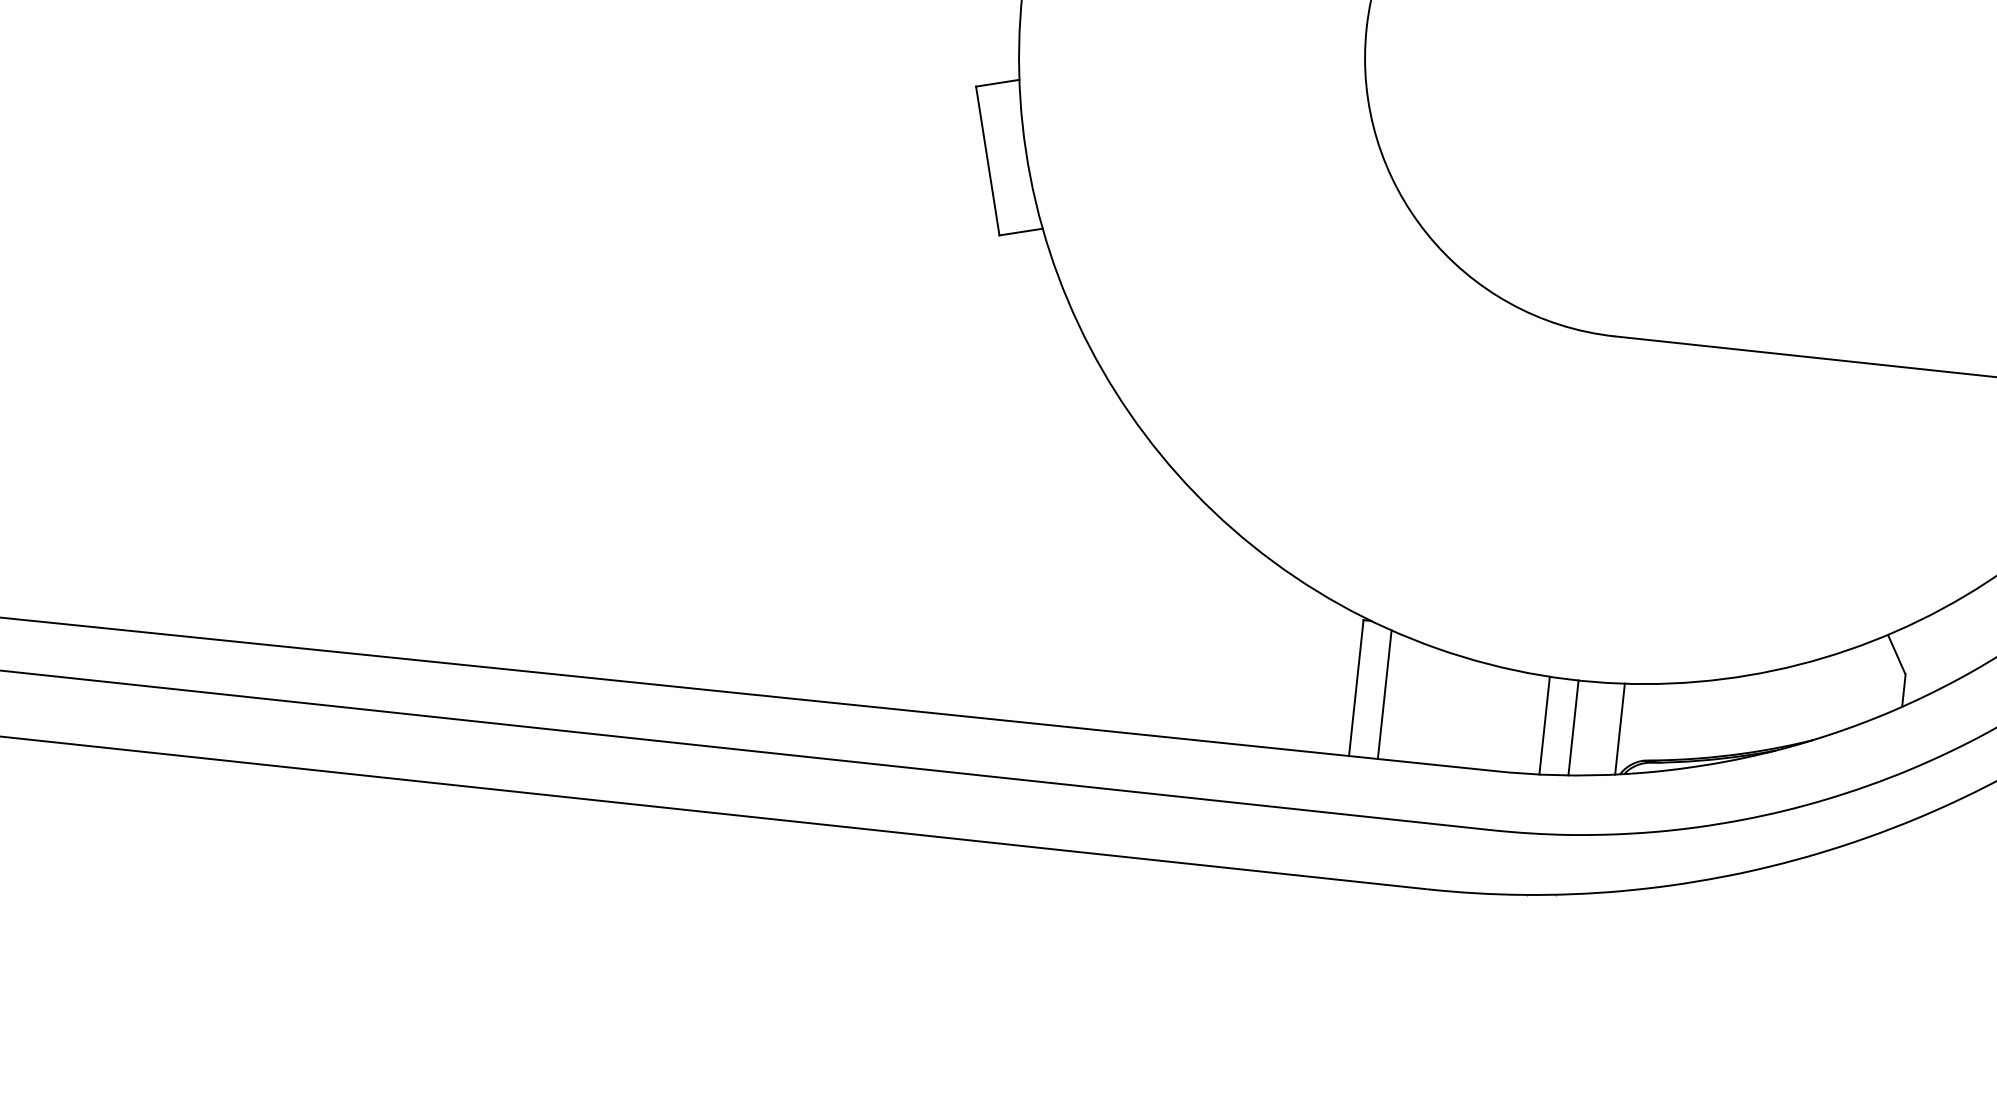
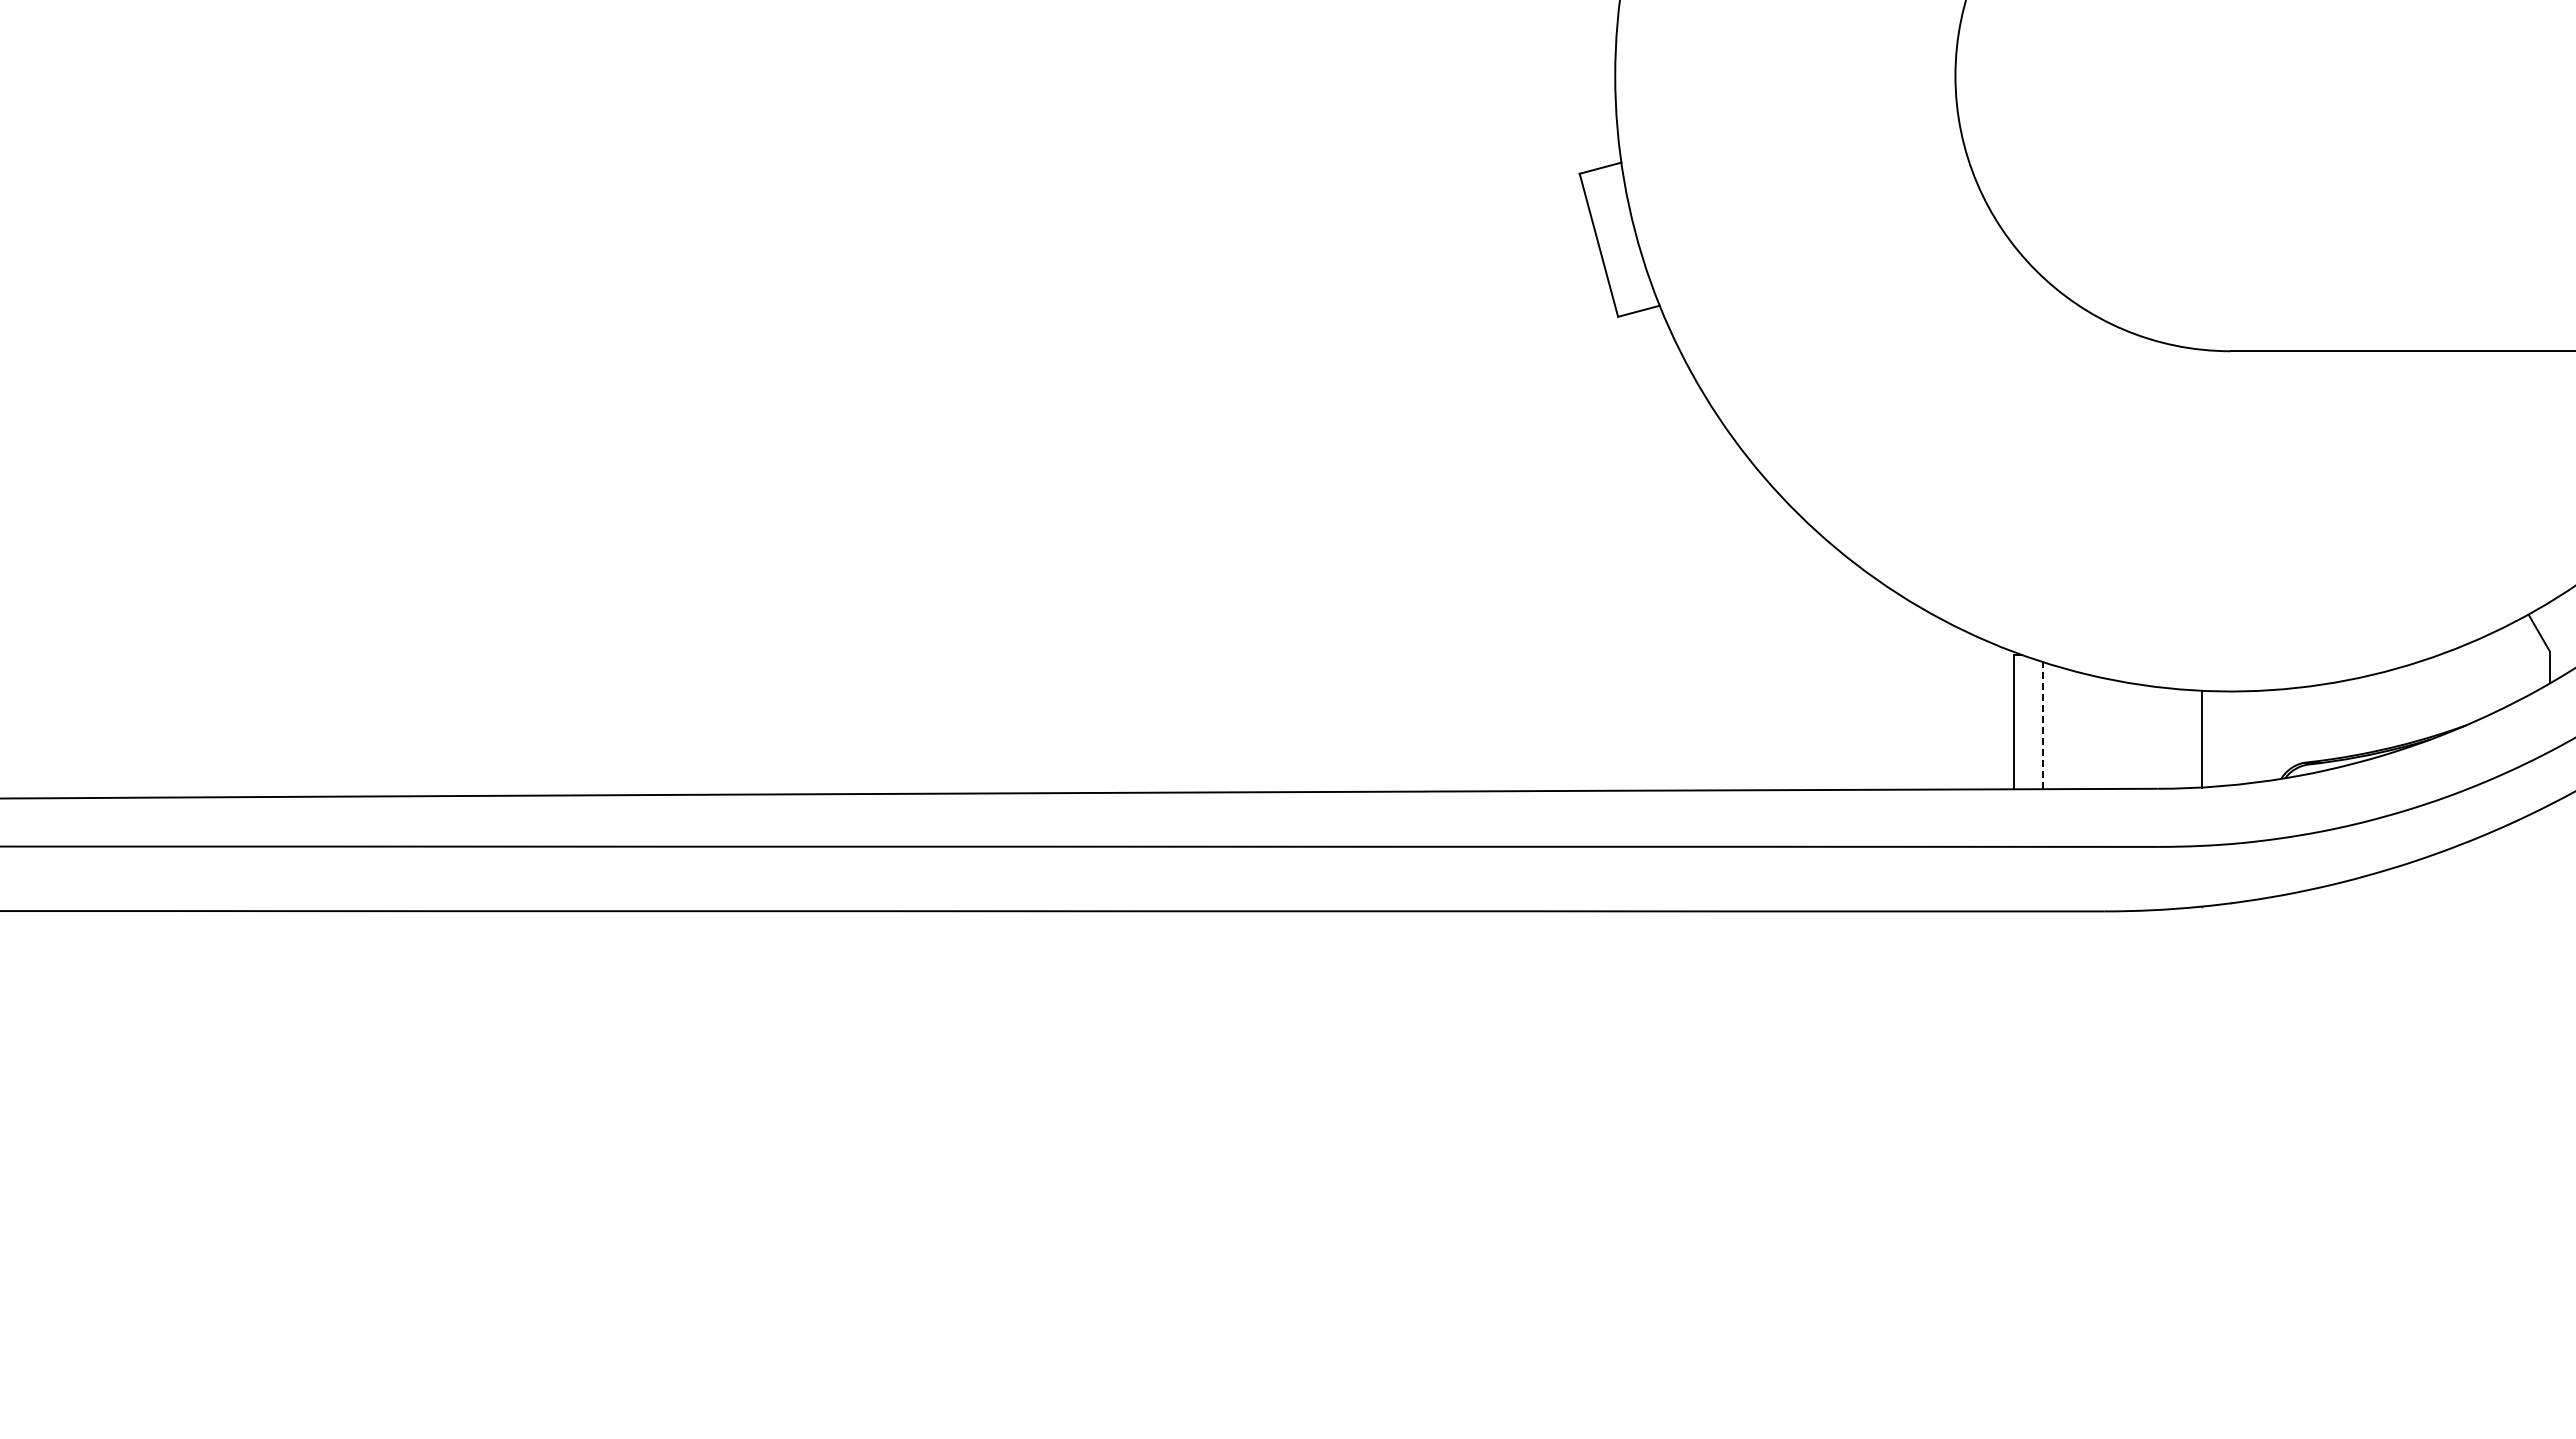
line: (1384, 694) -> (2042, 725), solid -> dashed
line: (1573, 728) -> (2230, 738), removed
line: (1620, 728) -> (2276, 734), removed

